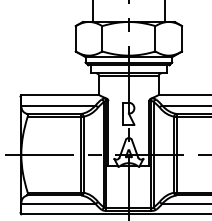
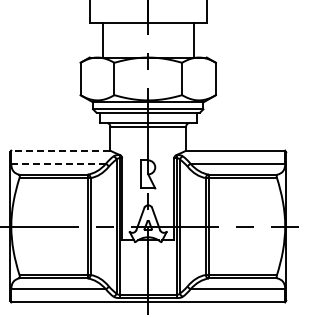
line: (59, 94) -> (60, 150), solid -> dashed
line: (59, 105) -> (59, 163), solid -> dashed

